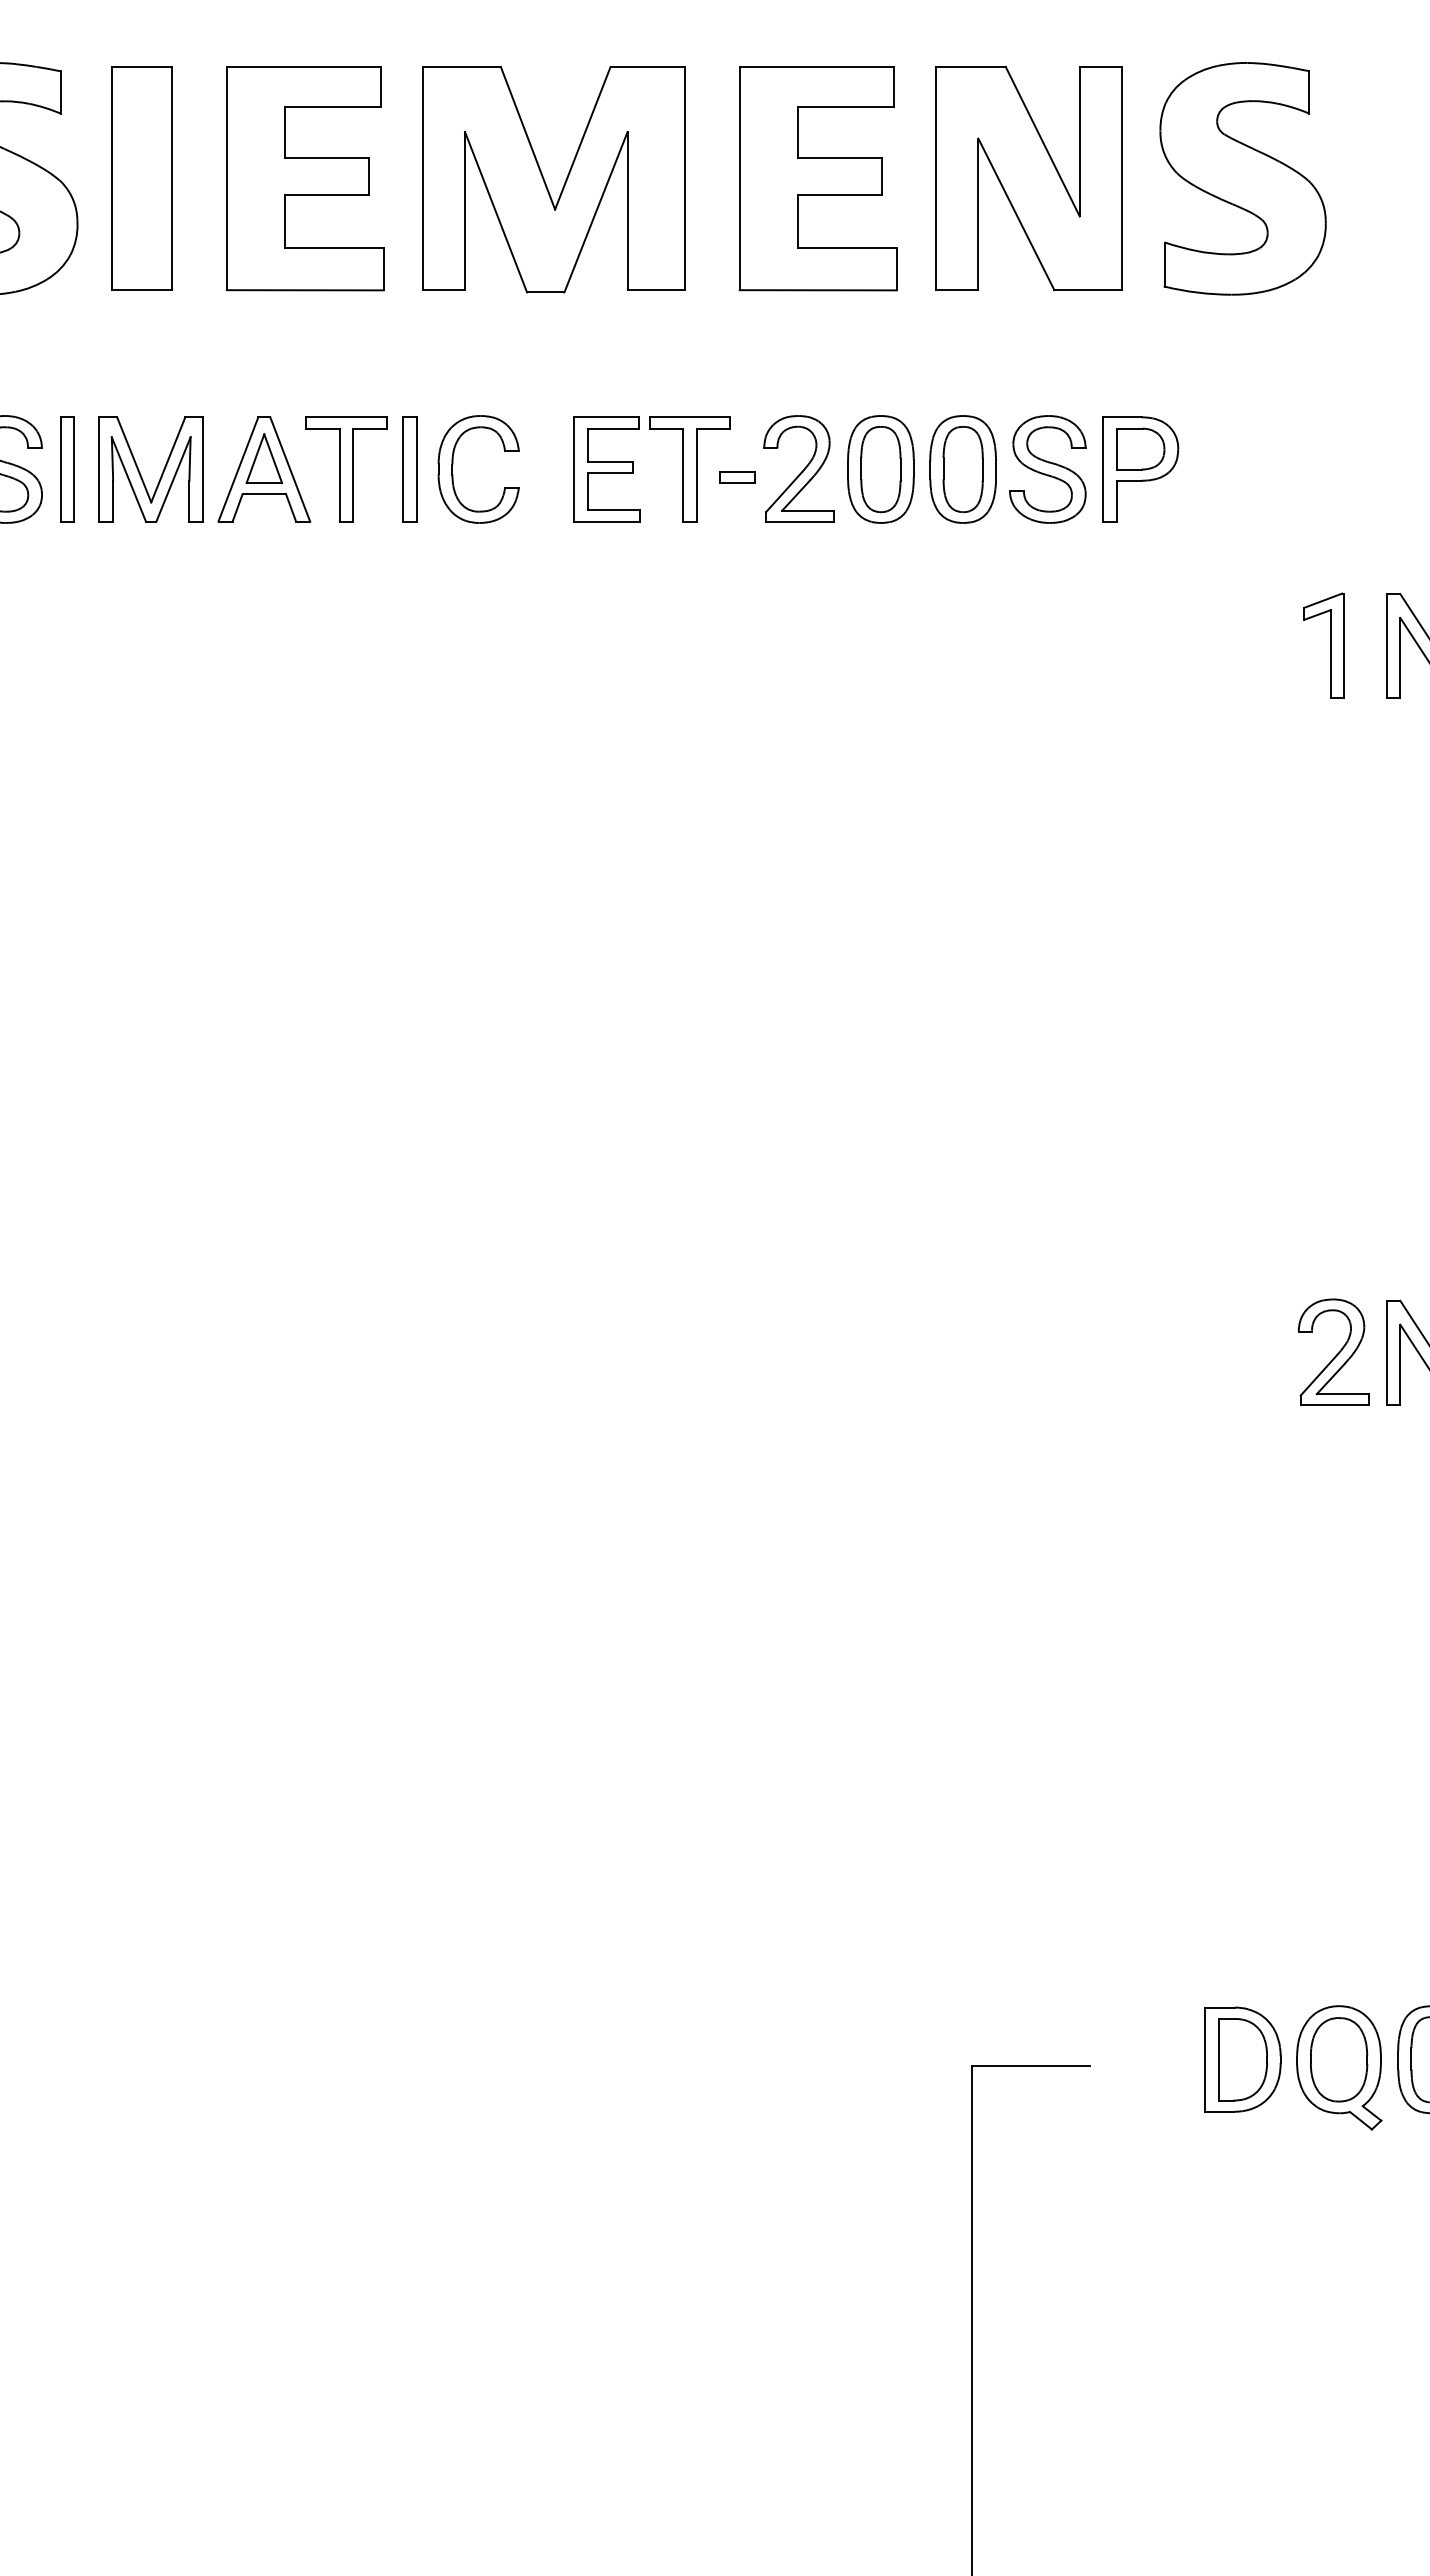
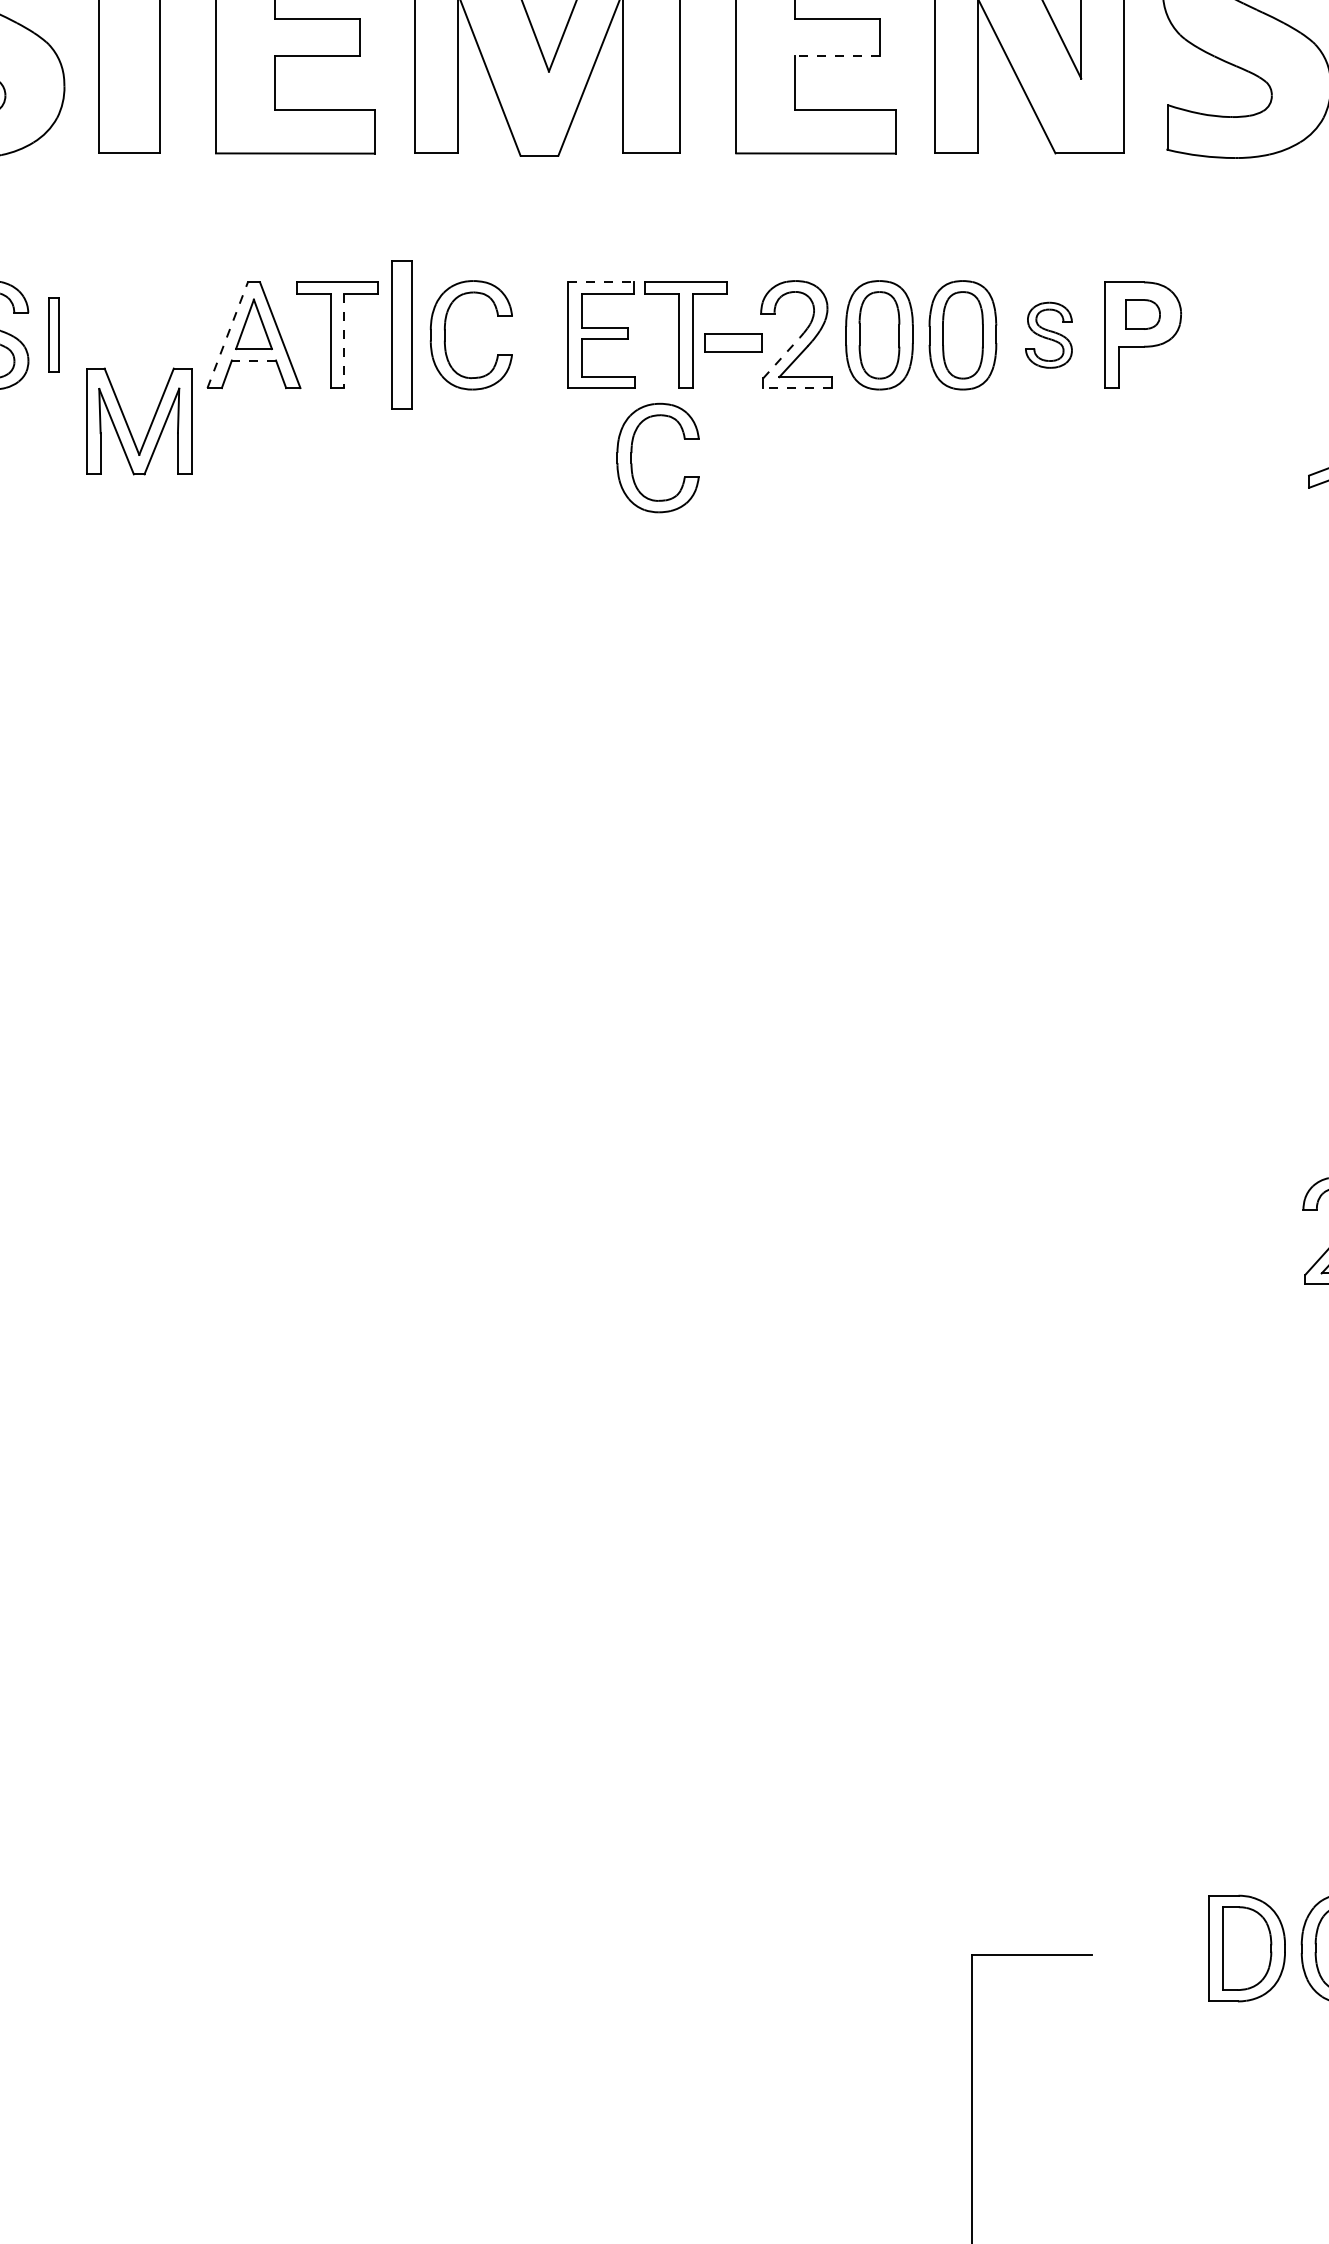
line: (839, 194) -> (837, 56), solid -> dashed
line: (606, 417) -> (601, 282), solid -> dashed
part: (1140, 448) -> (1142, 314), size x0.7
part: (67, 469) -> (54, 335), size x0.7
line: (238, 469) -> (227, 335), solid -> dashed
part: (409, 469) -> (401, 335), size x1.4
part: (1047, 469) -> (1048, 335), size x0.6
part: (141, 474) -> (129, 426), moved
line: (353, 475) -> (344, 341), solid -> dashed
part: (737, 477) -> (734, 343), size x1.6
line: (784, 491) -> (781, 357), solid -> dashed
line: (264, 494) -> (254, 360), solid -> dashed
line: (799, 521) -> (796, 388), solid -> dashed
part: (637, 585) -> (632, 453), added

